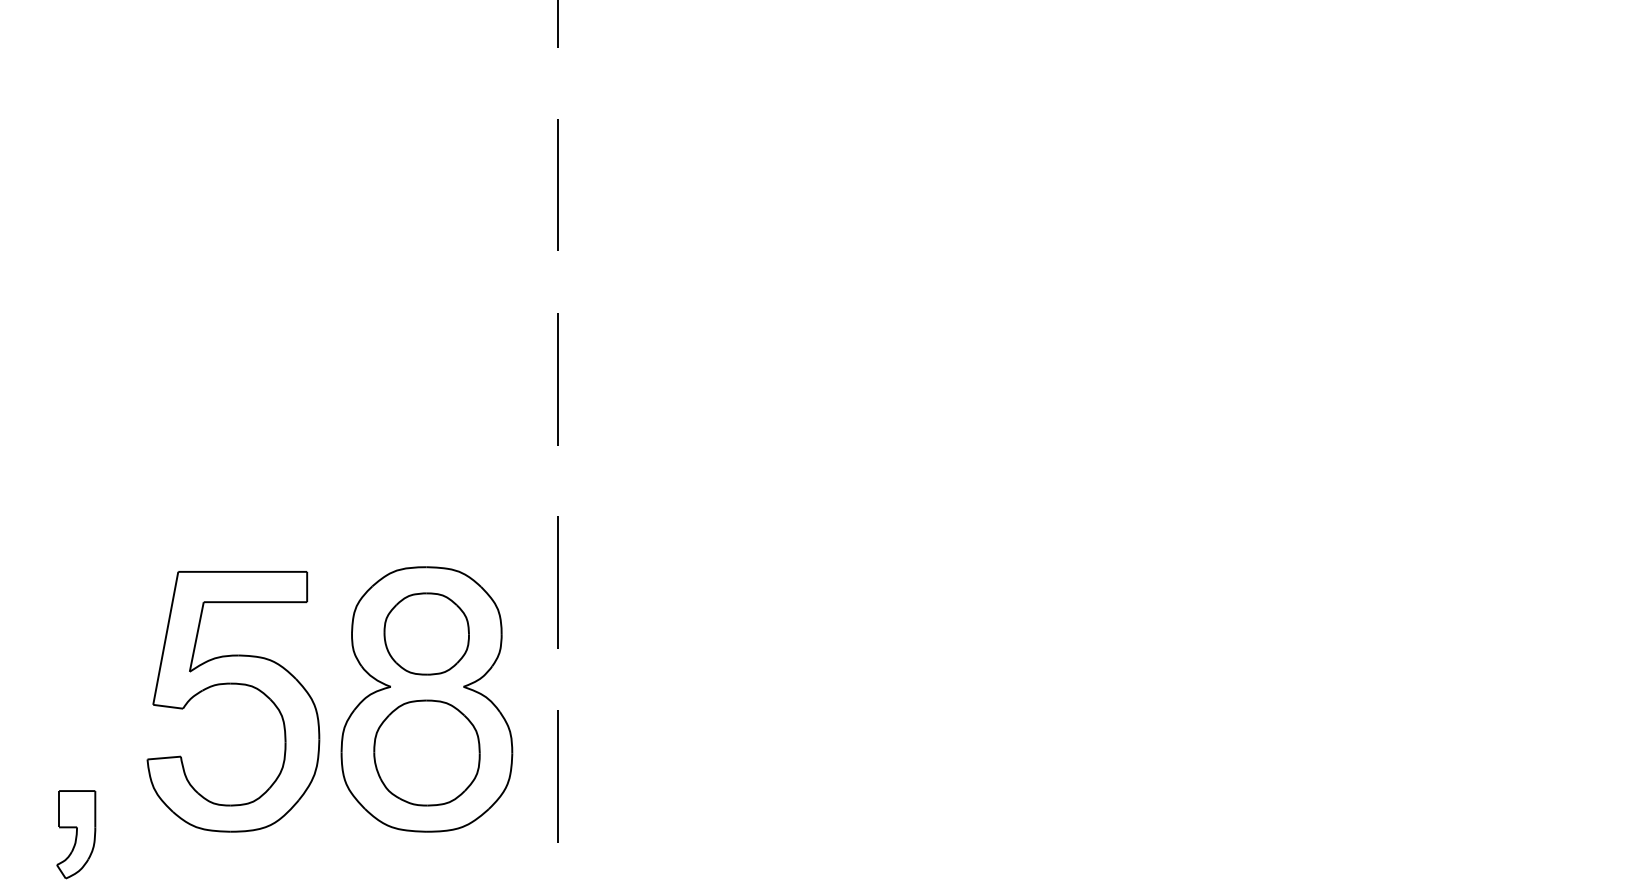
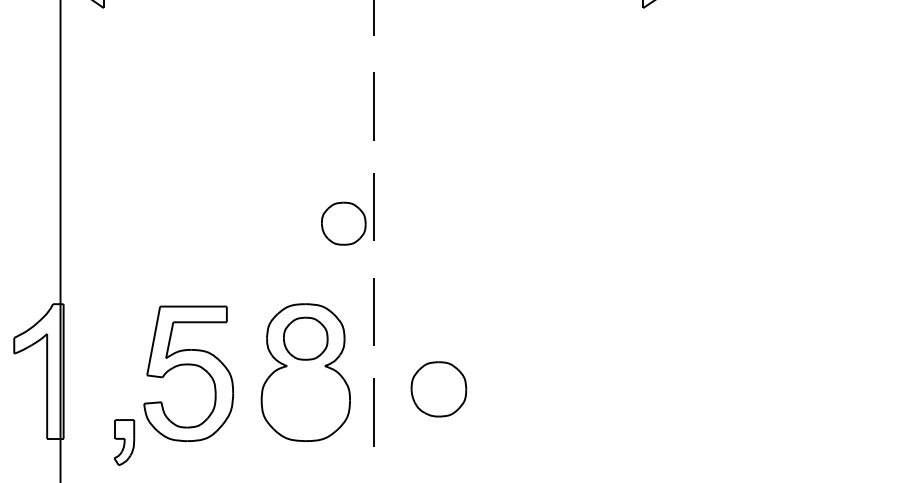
part: (499, 411) -> (343, 223), added
part: (233, 685) -> (188, 365), moved
part: (426, 753) -> (438, 389), moved

